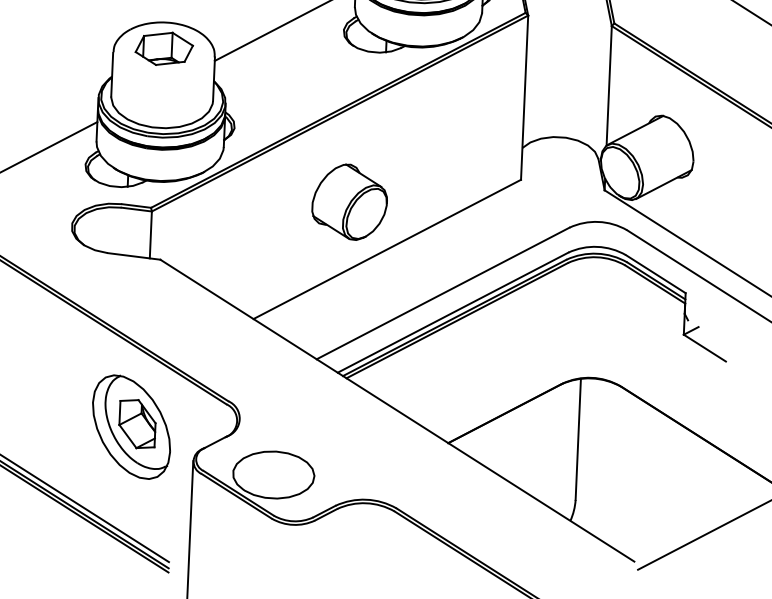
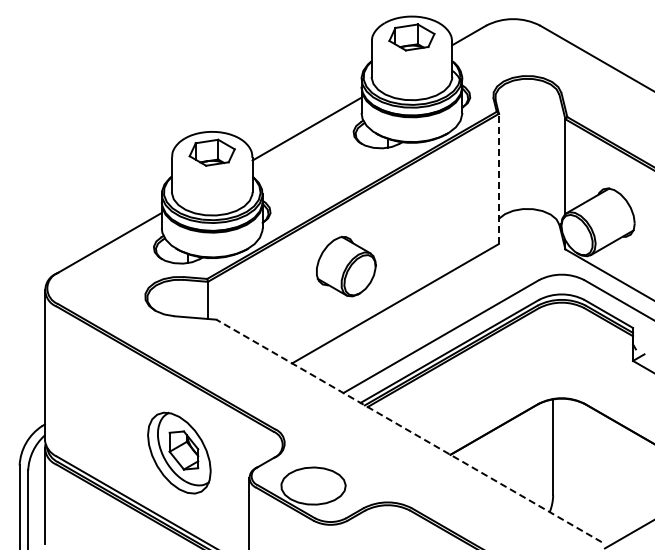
line: (524, 97) -> (498, 178), solid -> dashed
part: (350, 202) -> (346, 266), moved
line: (396, 410) -> (408, 430), solid -> dashed
part: (131, 426) -> (179, 452), moved

